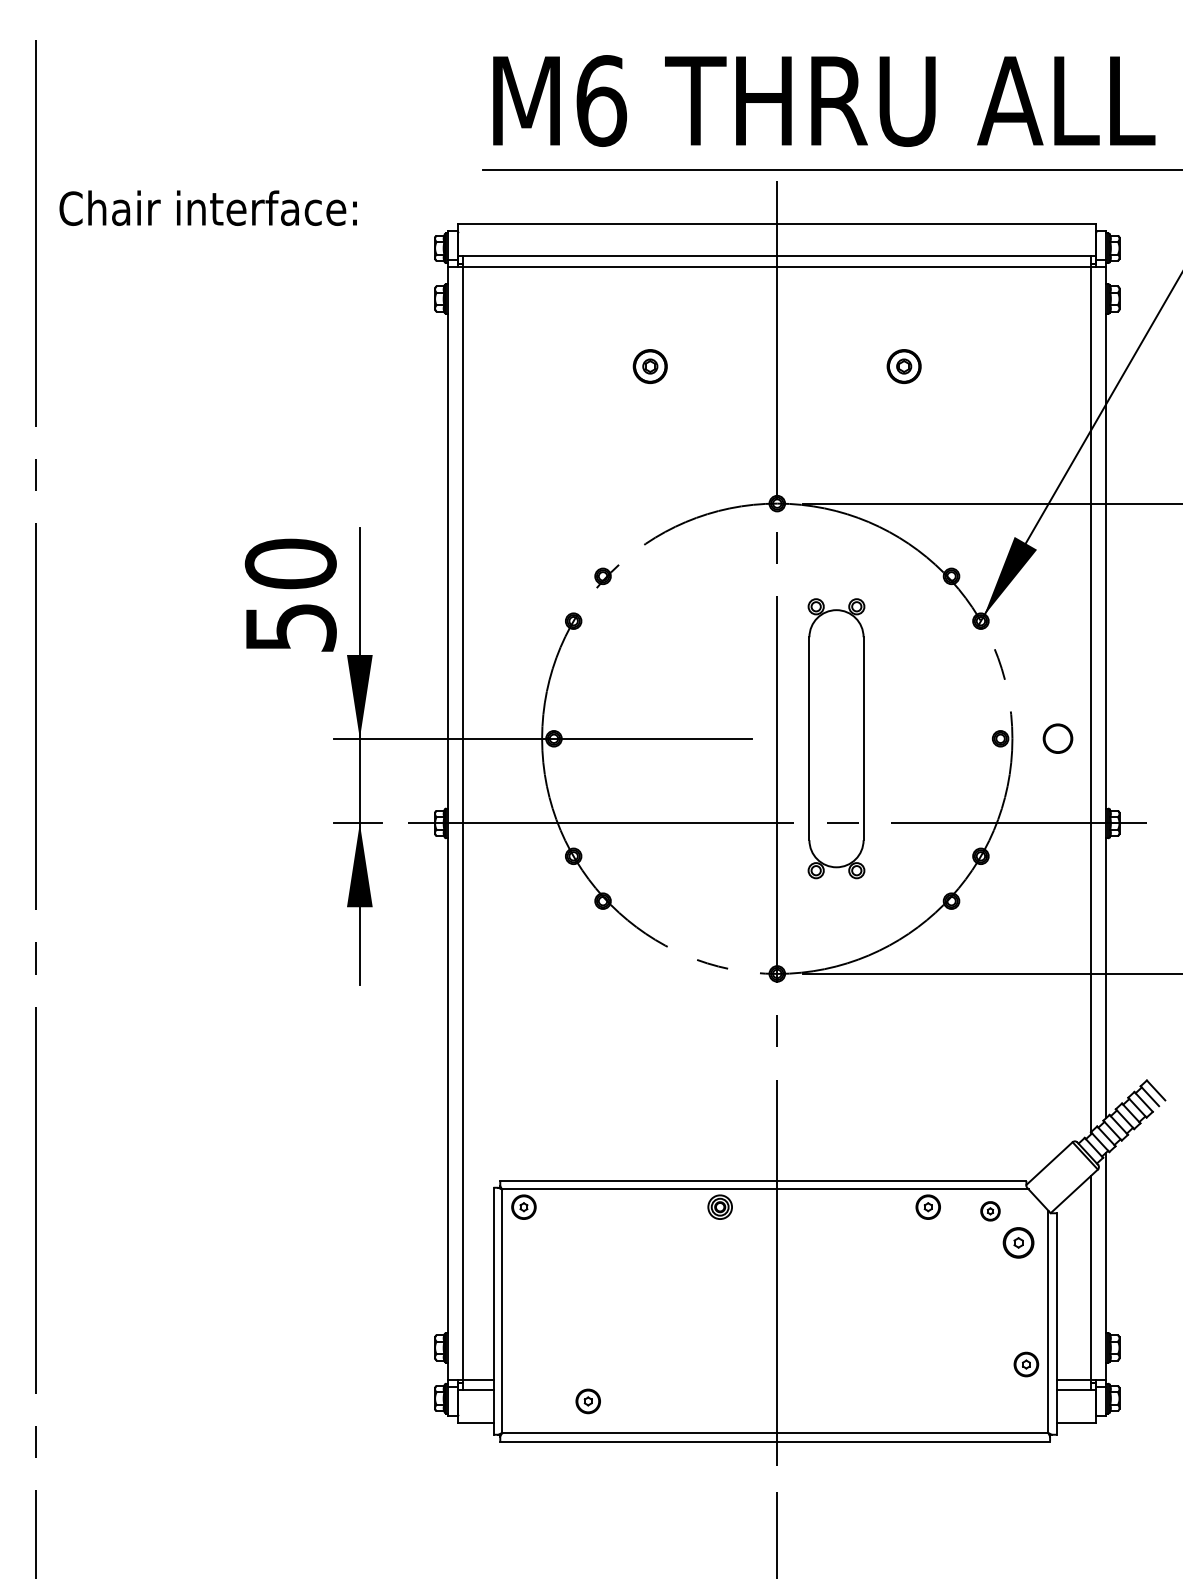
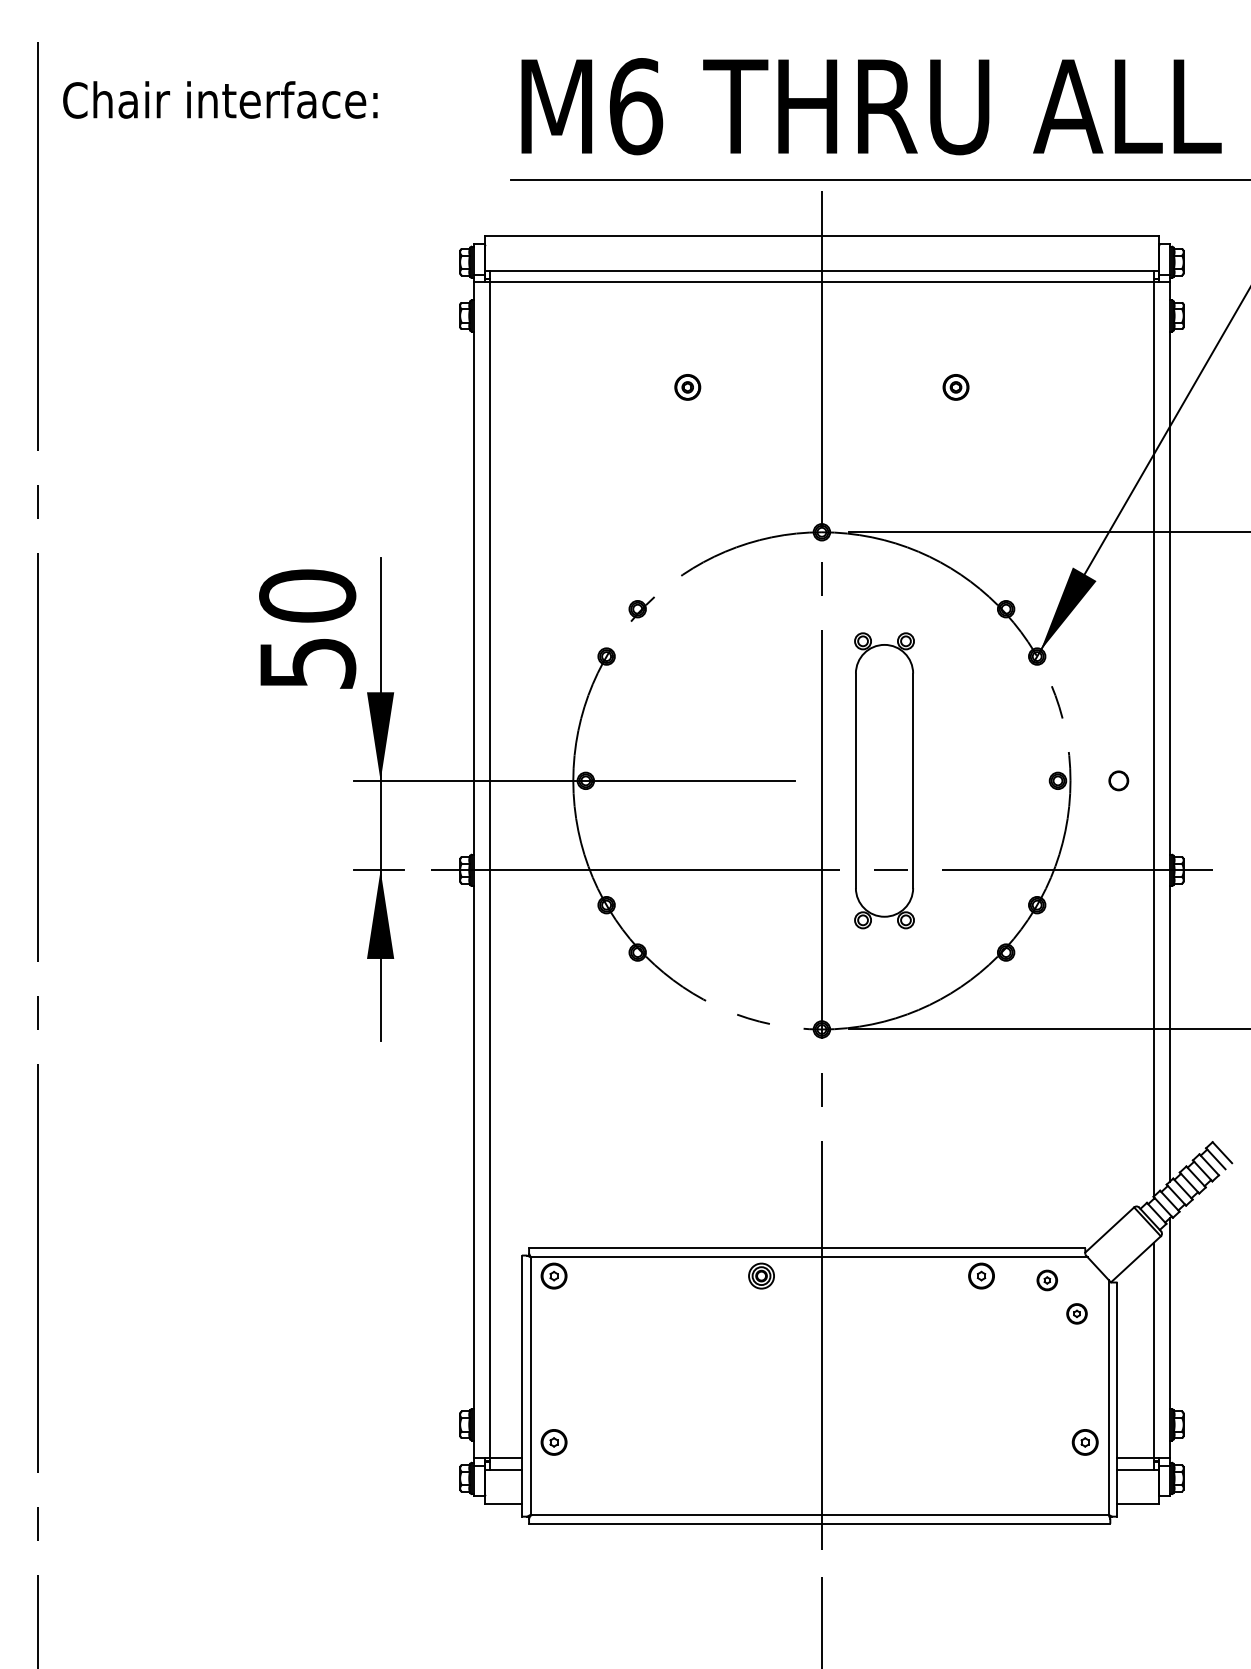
text: (208, 207) -> (220, 99), moved
part: (650, 366) -> (687, 387), size x0.71
part: (903, 366) -> (955, 387), size x0.71
part: (1057, 738) -> (1118, 780), size x0.62
part: (1018, 1242) -> (1076, 1313), size x0.62
part: (587, 1401) -> (553, 1442), moved

